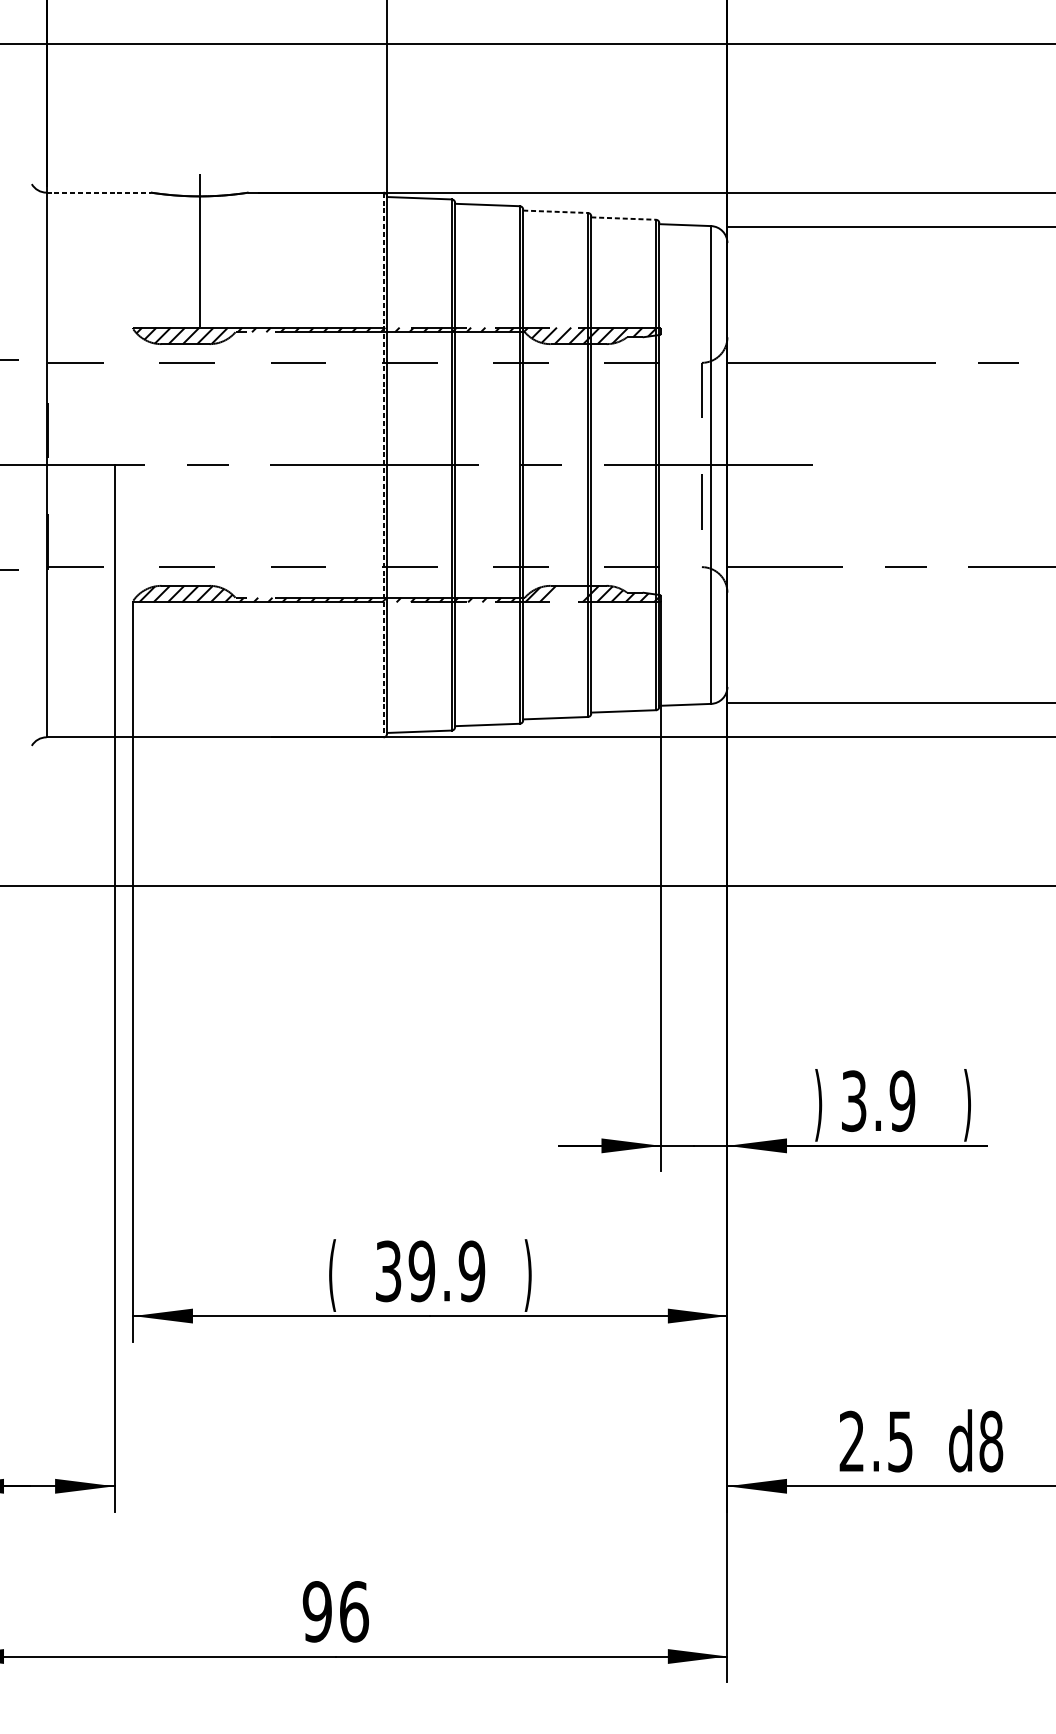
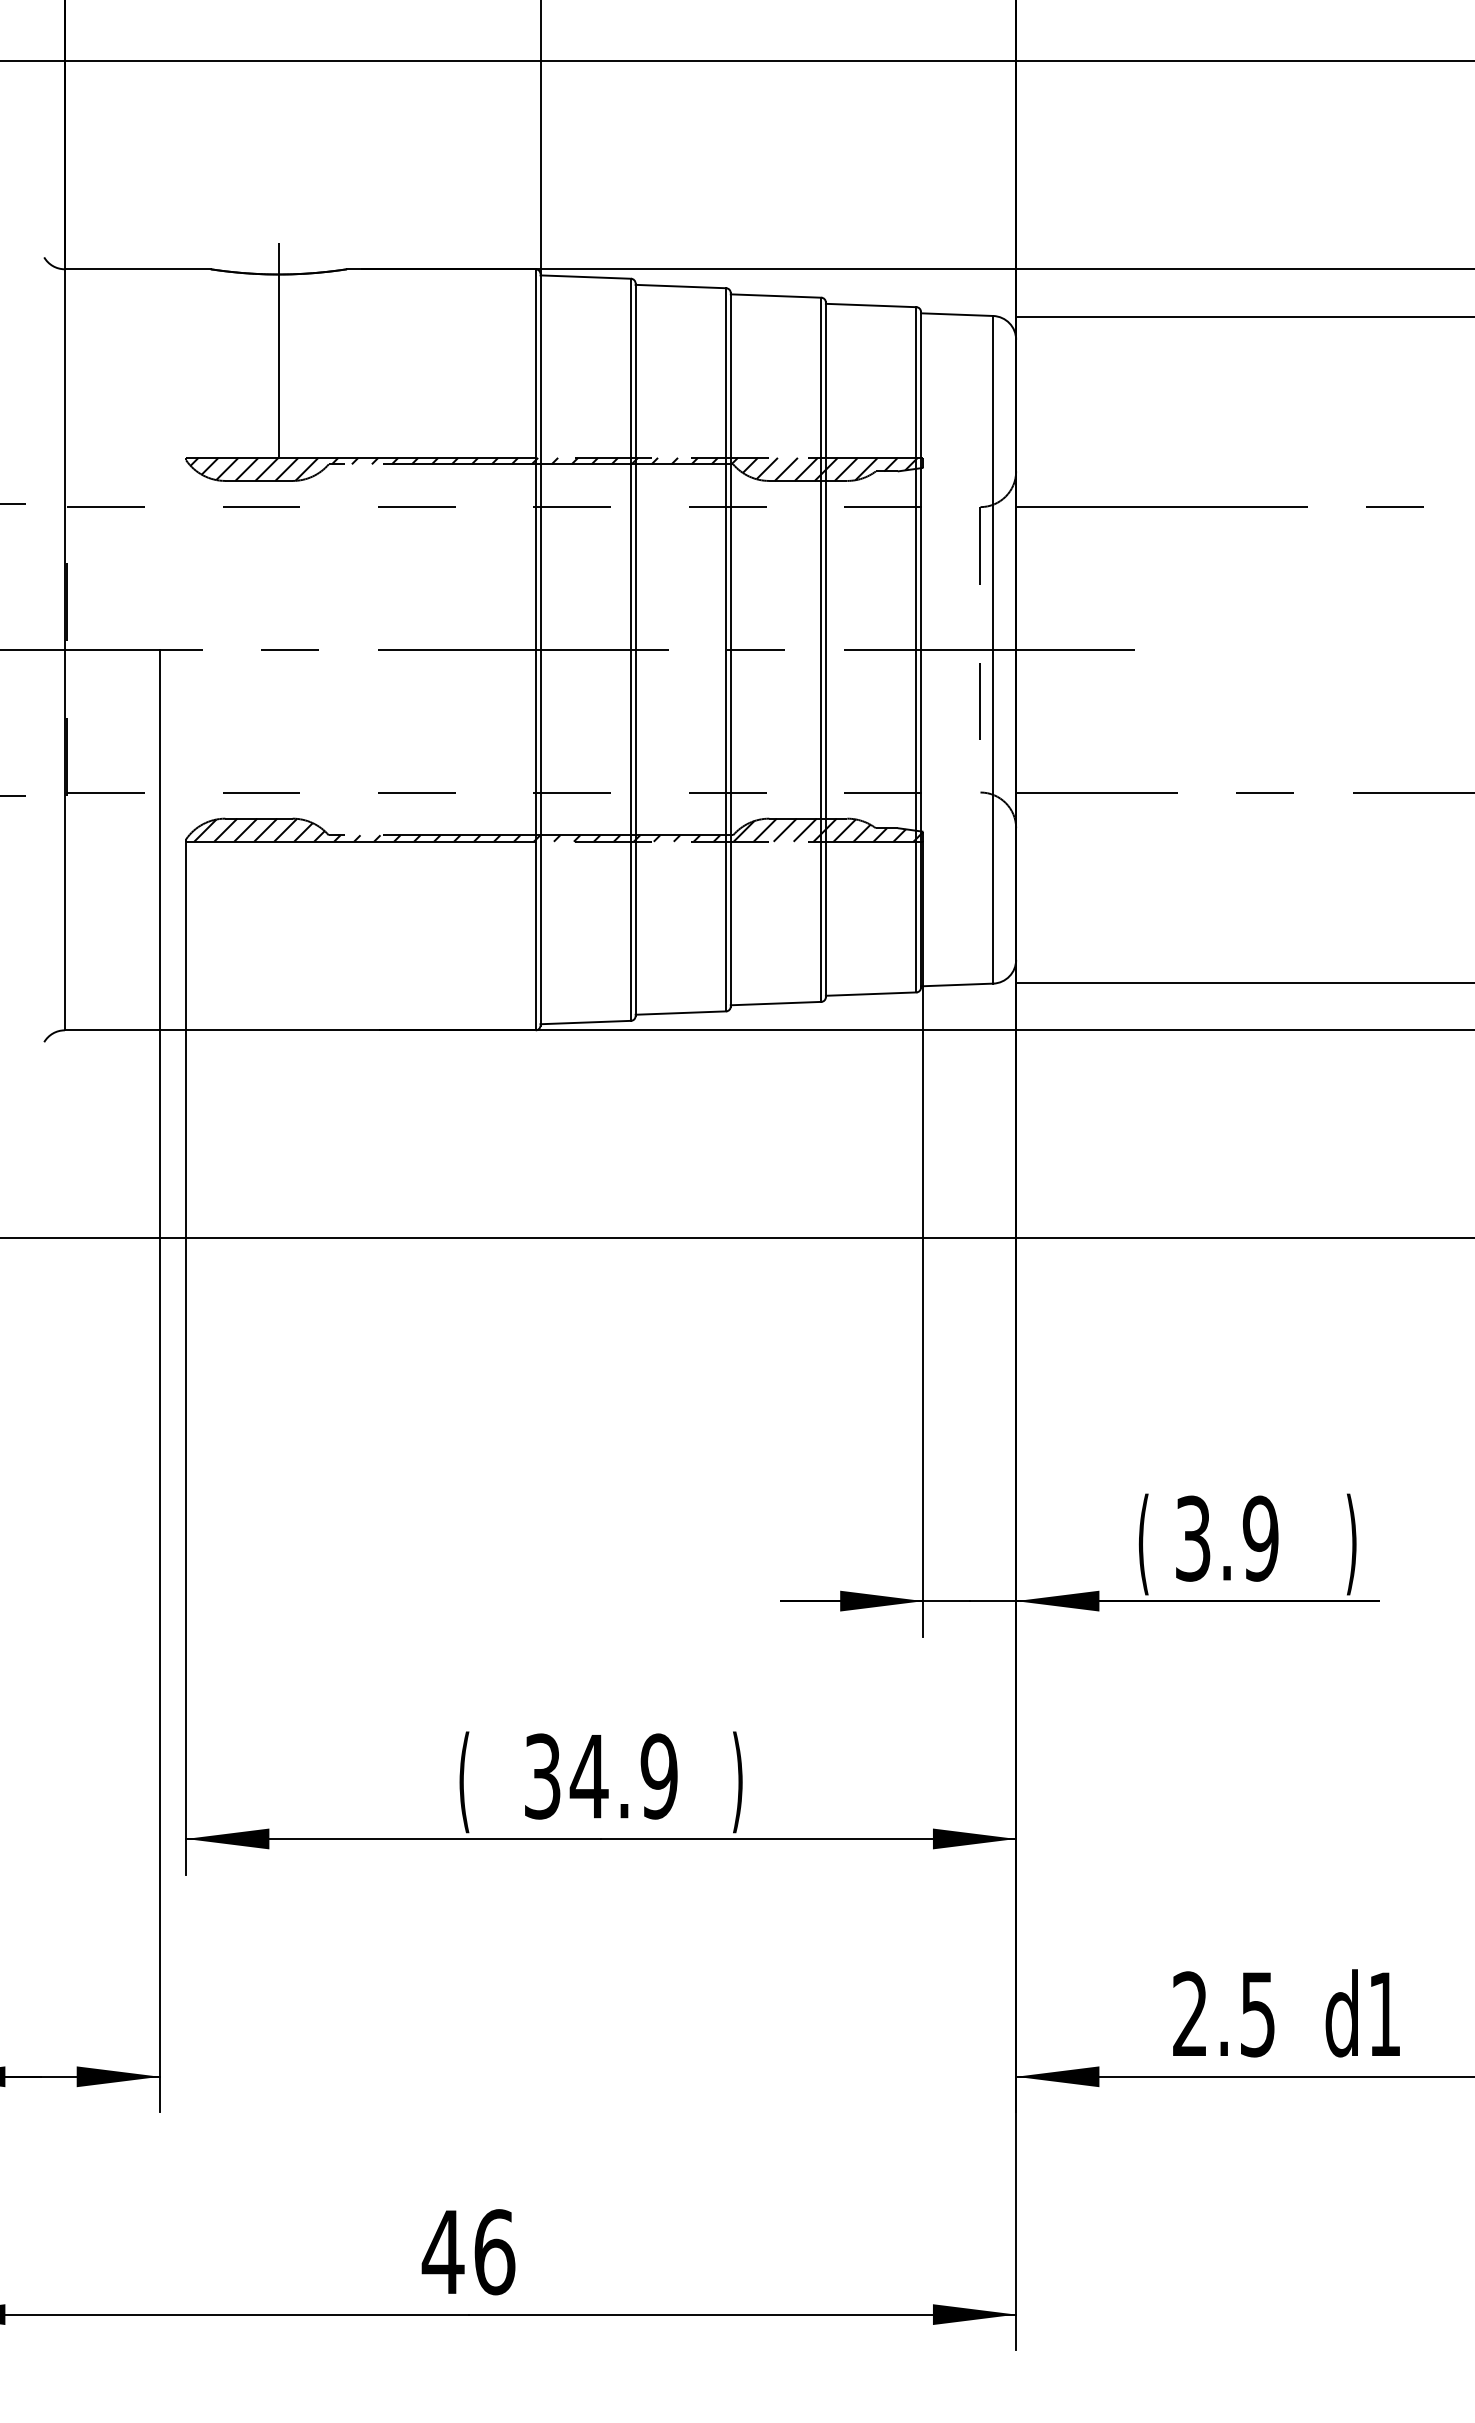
line: (98, 192) -> (137, 269), dashed -> solid
line: (555, 212) -> (776, 296), dashed -> solid
line: (623, 218) -> (871, 305), dashed -> solid
line: (383, 464) -> (535, 649), dashed -> solid
line: (561, 593) -> (784, 829), added
line: (575, 593) -> (804, 829), added
text: (818, 1105) -> (1143, 1544), ) -> (
text: (421, 1271) -> (588, 1776), 39.9 -> 34.9
text: (991, 1441) -> (1384, 2014), d8 -> d1
text: (316, 1612) -> (442, 2252), 96 -> 46

